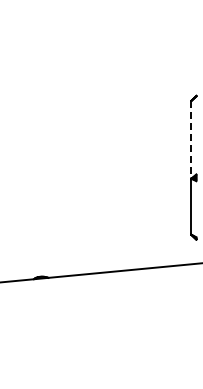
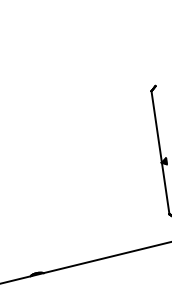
line: (191, 139) -> (156, 126), dashed -> solid

